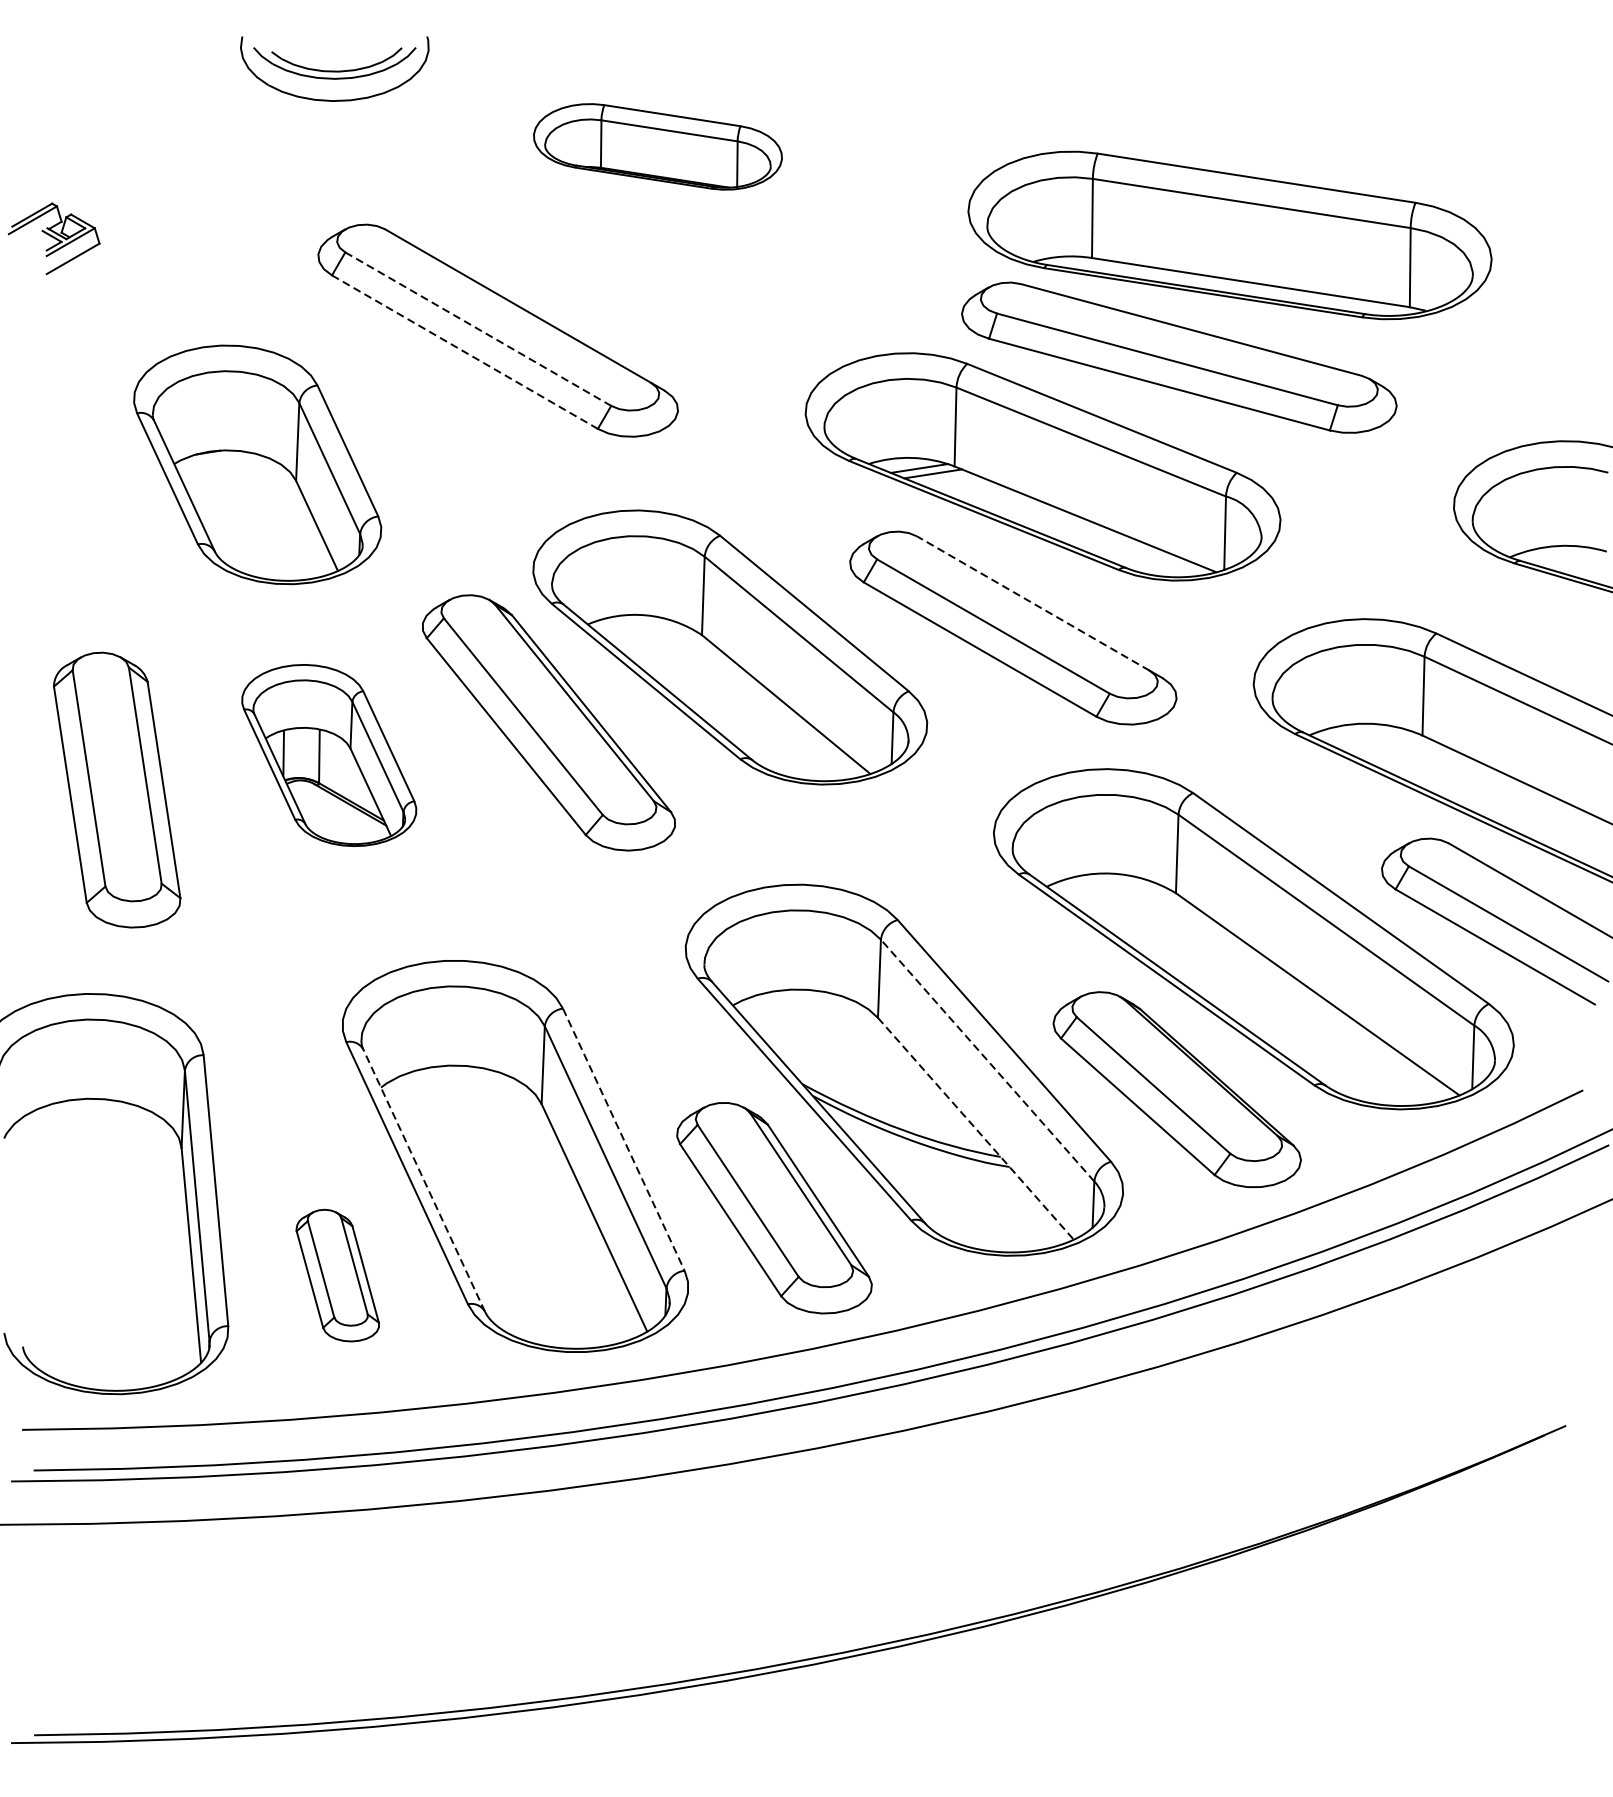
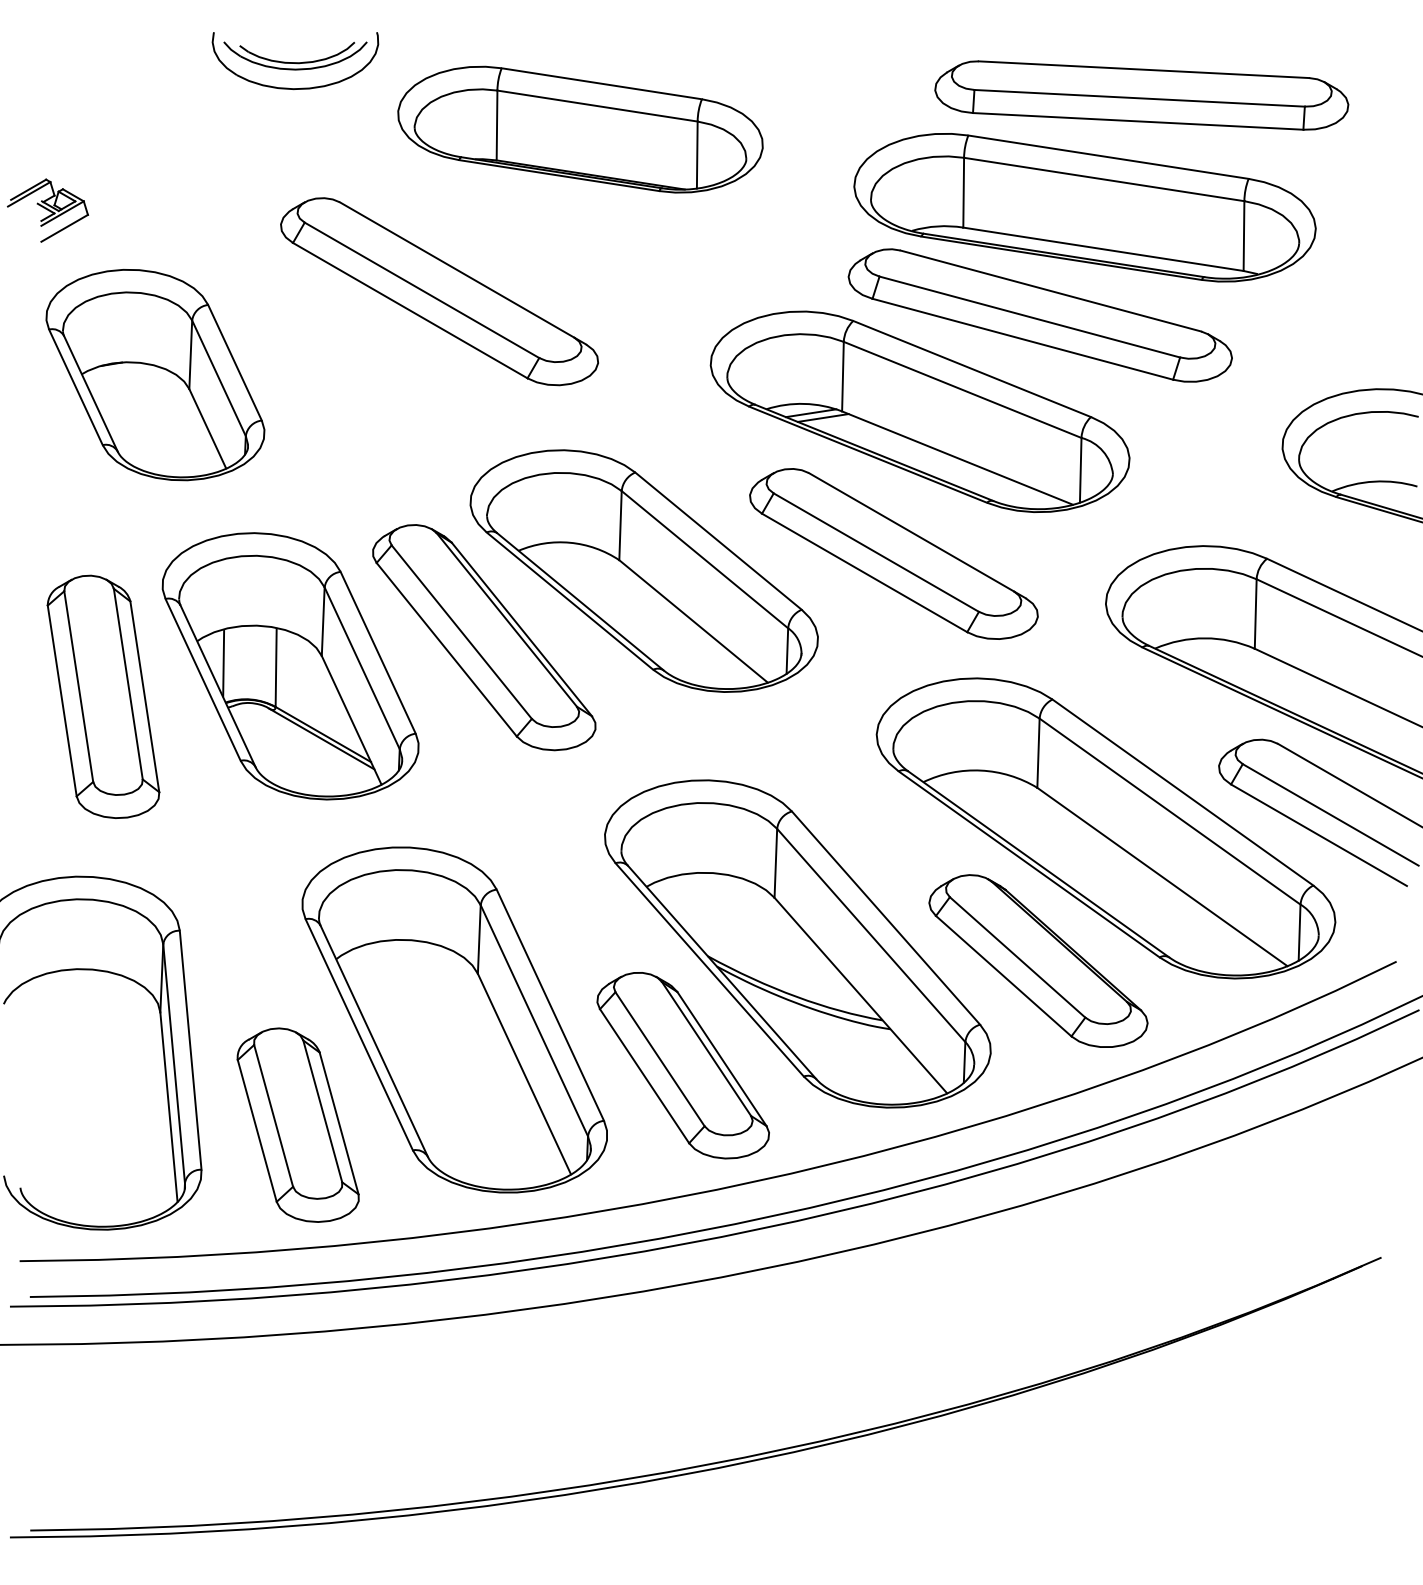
part: (1294, 108) -> (1141, 95), added
part: (657, 146) -> (580, 129), size x1.67
line: (478, 329) -> (422, 290), dashed -> solid
line: (465, 352) -> (410, 310), dashed -> solid
part: (257, 465) -> (155, 375), moved
line: (1033, 603) -> (911, 532), dashed -> solid
part: (329, 755) -> (290, 666), size x1.67
line: (986, 1060) -> (870, 935), dashed -> solid
line: (976, 1128) -> (861, 995), dashed -> solid
line: (623, 1139) -> (550, 1005), dashed -> solid
line: (424, 1179) -> (374, 1040), dashed -> solid
part: (337, 1274) -> (297, 1124), size x1.67

